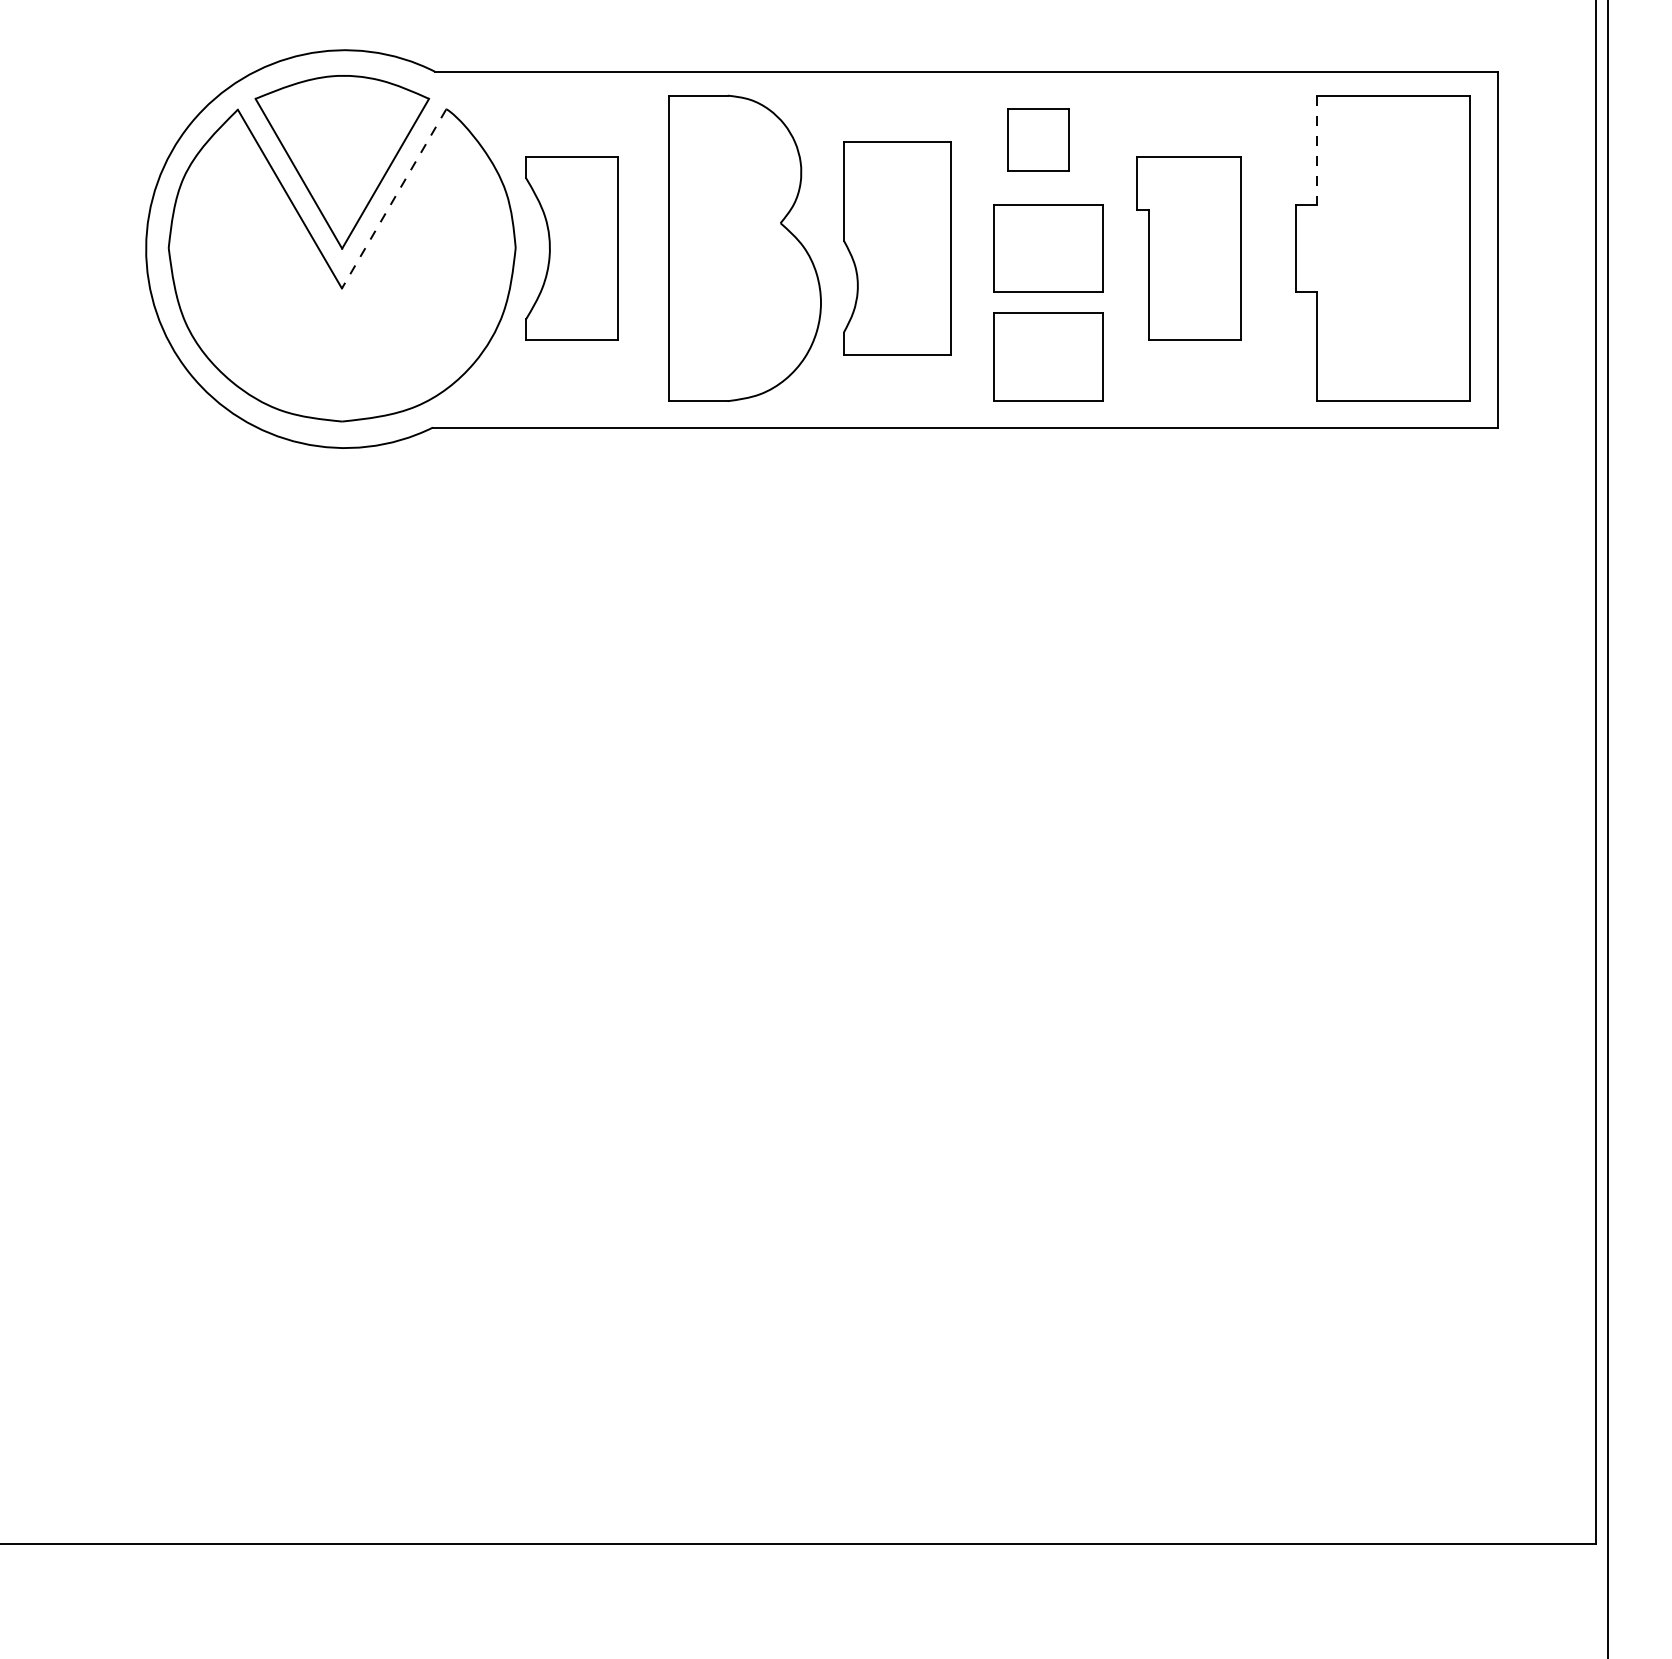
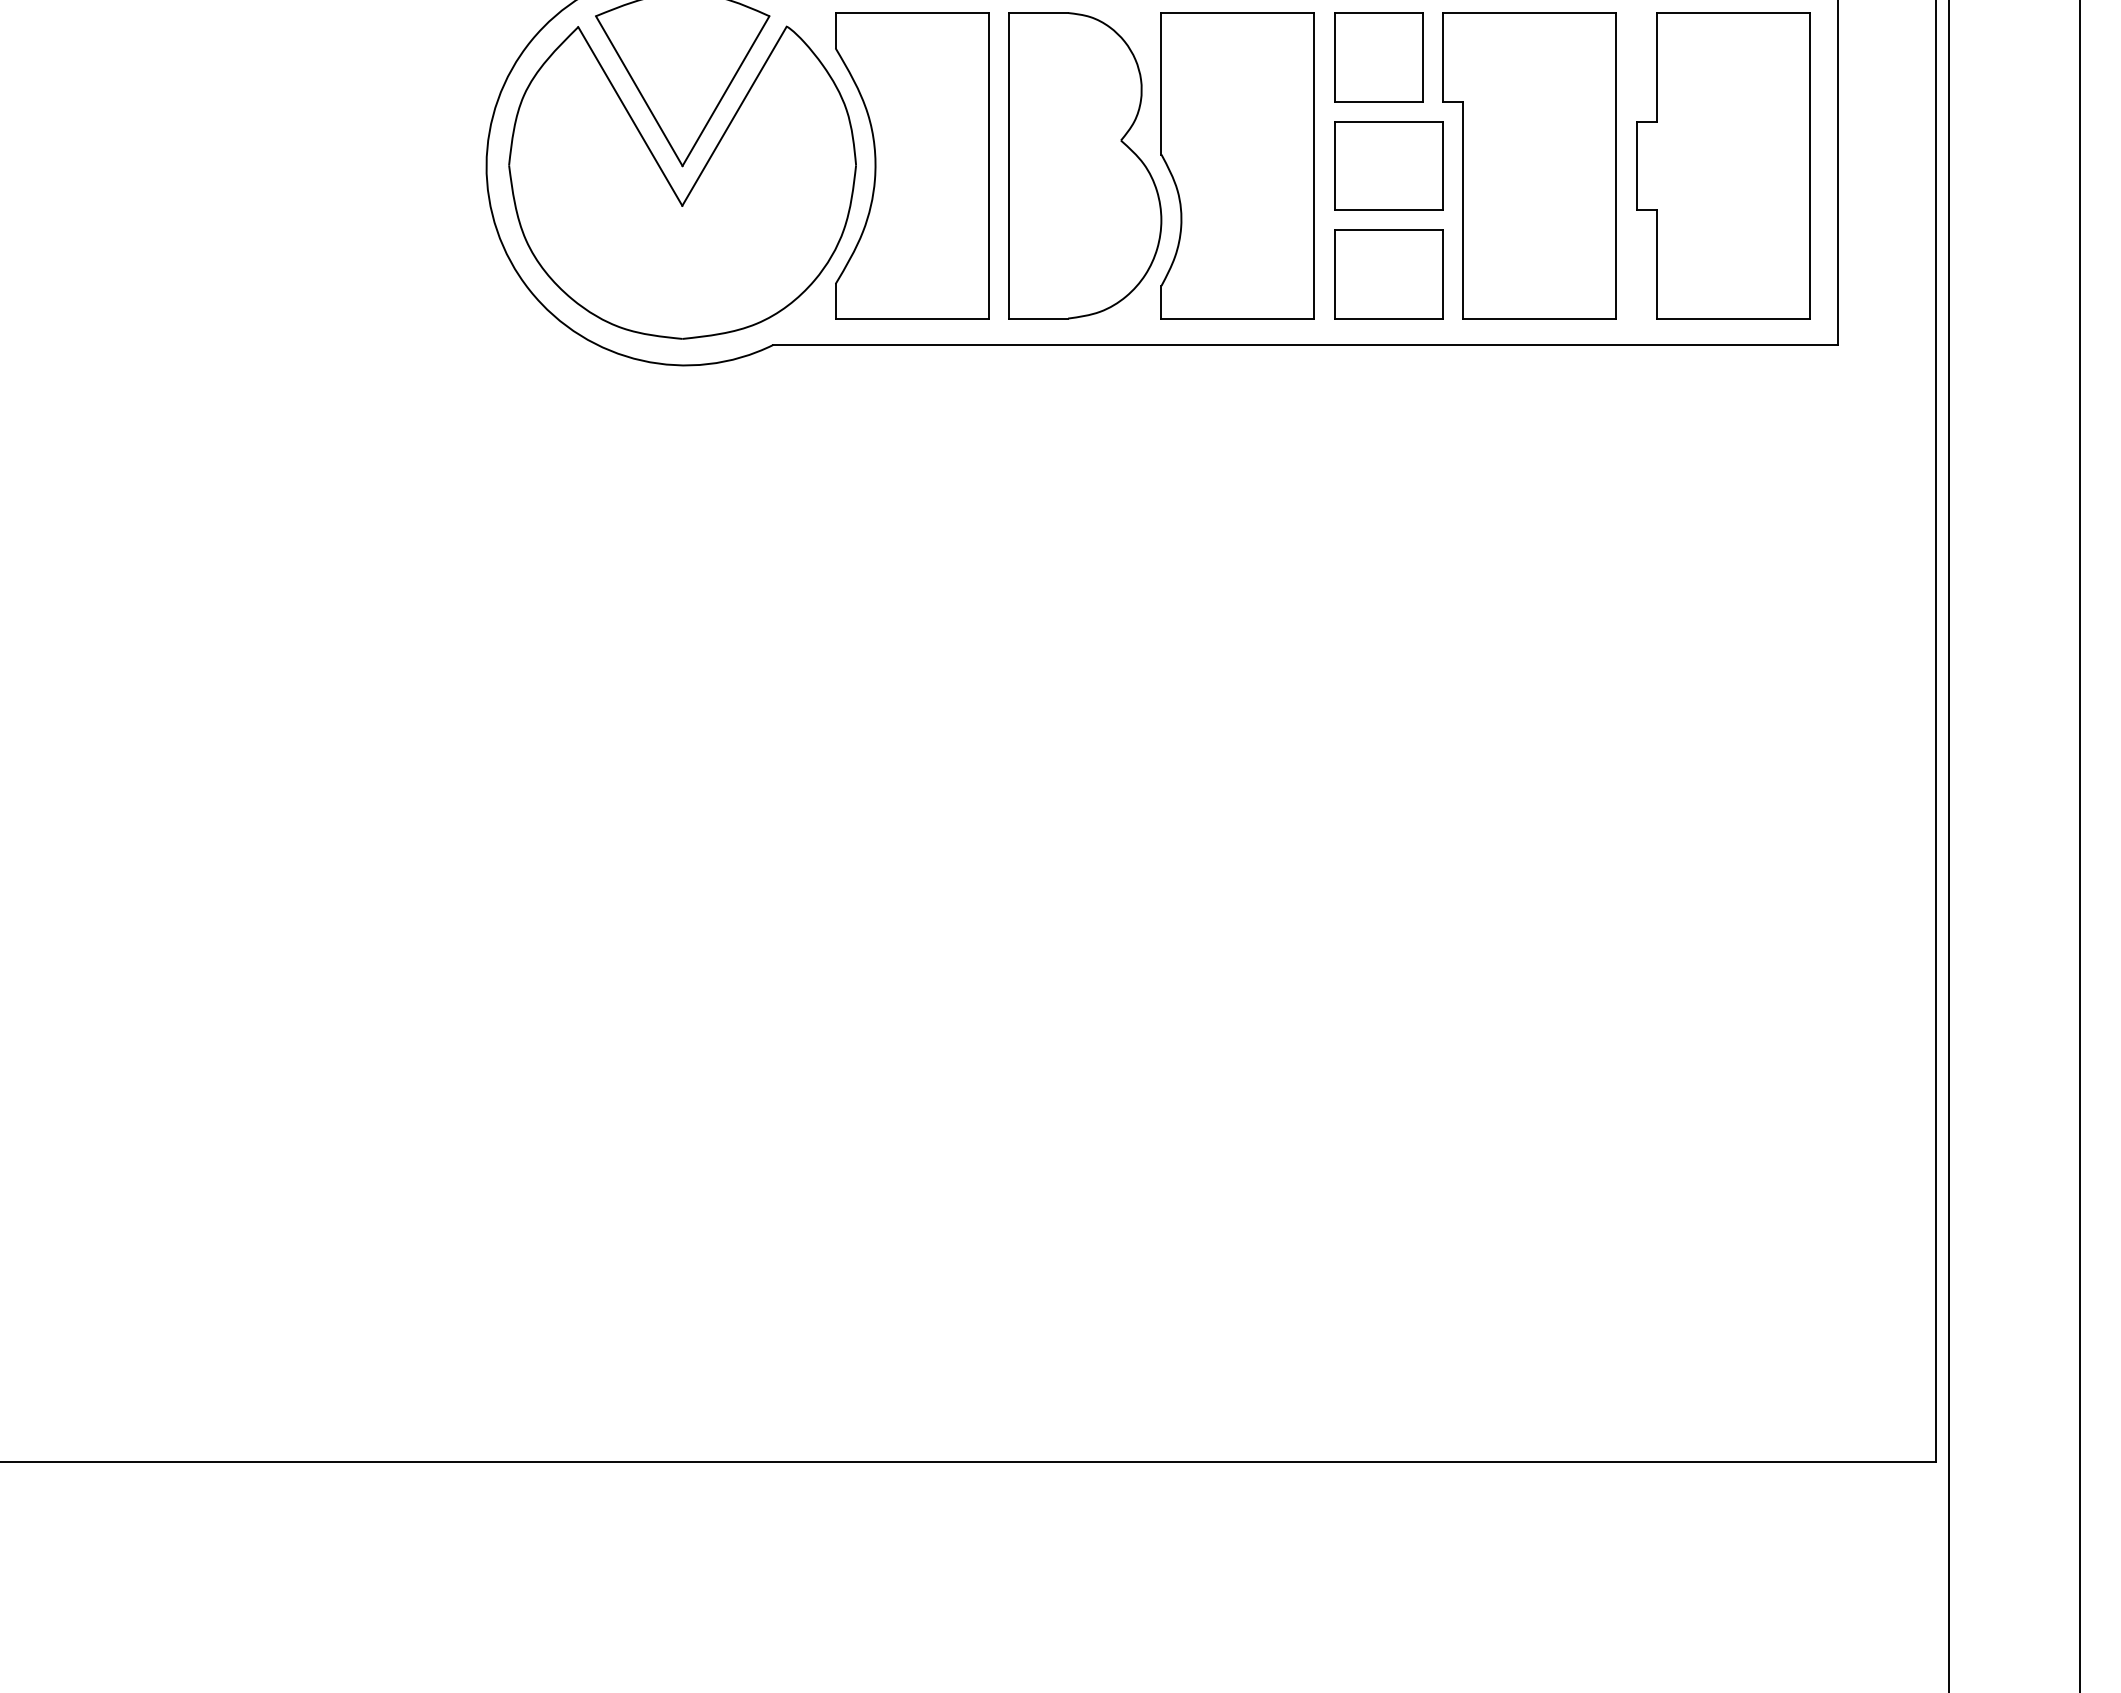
part: (1038, 140) -> (1378, 57), size x1.43
line: (1317, 150) -> (1657, 67), dashed -> solid
line: (394, 199) -> (734, 116), dashed -> solid
part: (572, 248) -> (912, 165), size x1.67
part: (897, 248) -> (1237, 165), size x1.43
part: (1189, 248) -> (1529, 165), size x1.67

